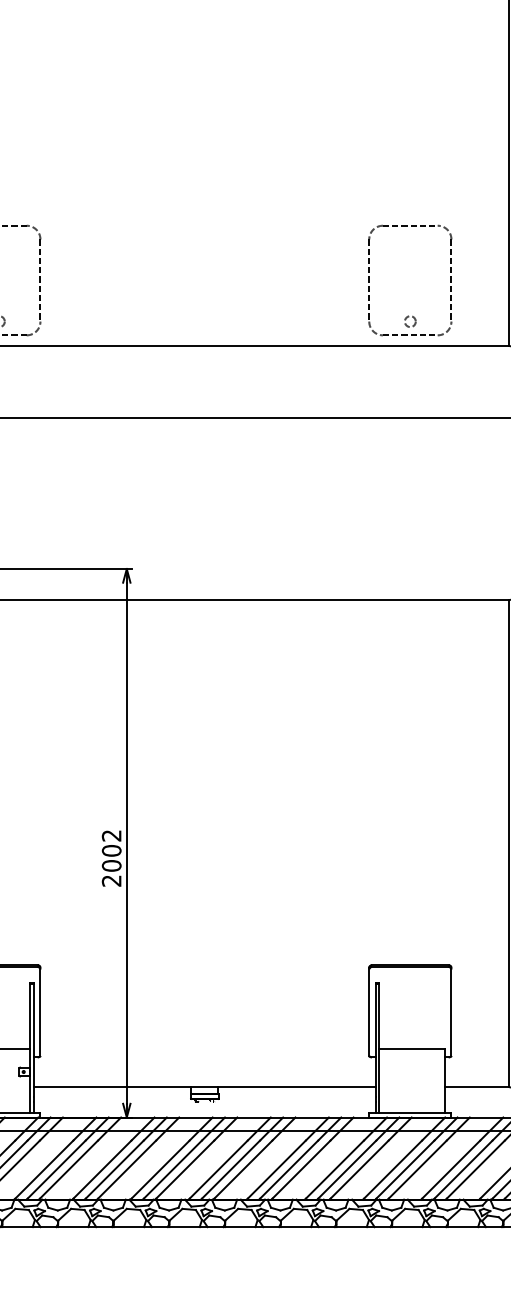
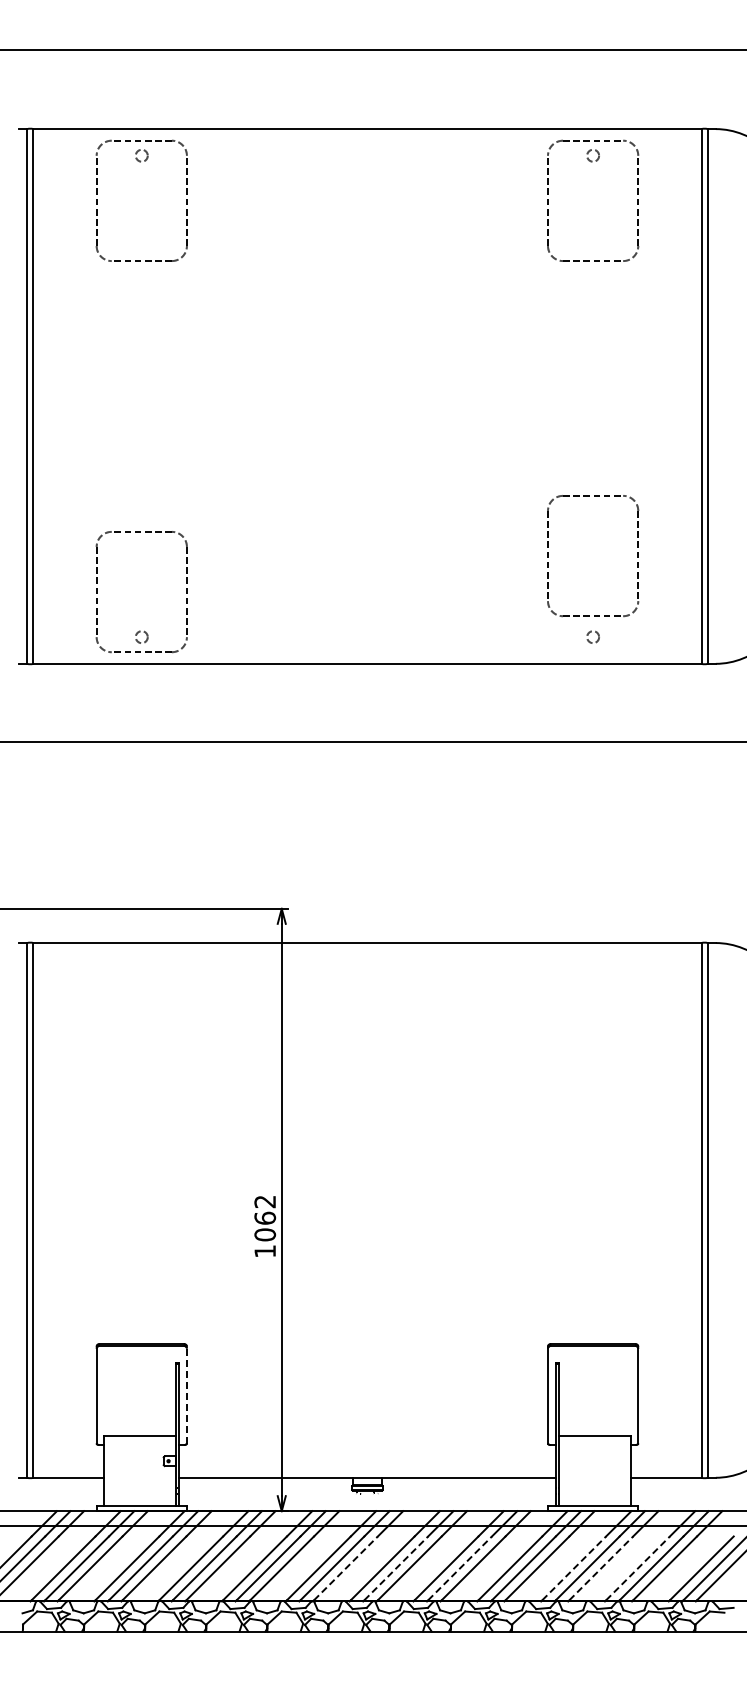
part: (450, 280) -> (637, 556), moved
text: (111, 865) -> (264, 1234), 2002 -> 1062
line: (40, 1011) -> (186, 1394), solid -> dashed
line: (185, 1169) -> (346, 1568), solid -> dashed
line: (231, 1169) -> (396, 1568), solid -> dashed
line: (289, 1169) -> (460, 1568), solid -> dashed
line: (393, 1169) -> (574, 1568), solid -> dashed
line: (417, 1169) -> (601, 1568), solid -> dashed
line: (451, 1169) -> (638, 1568), solid -> dashed

